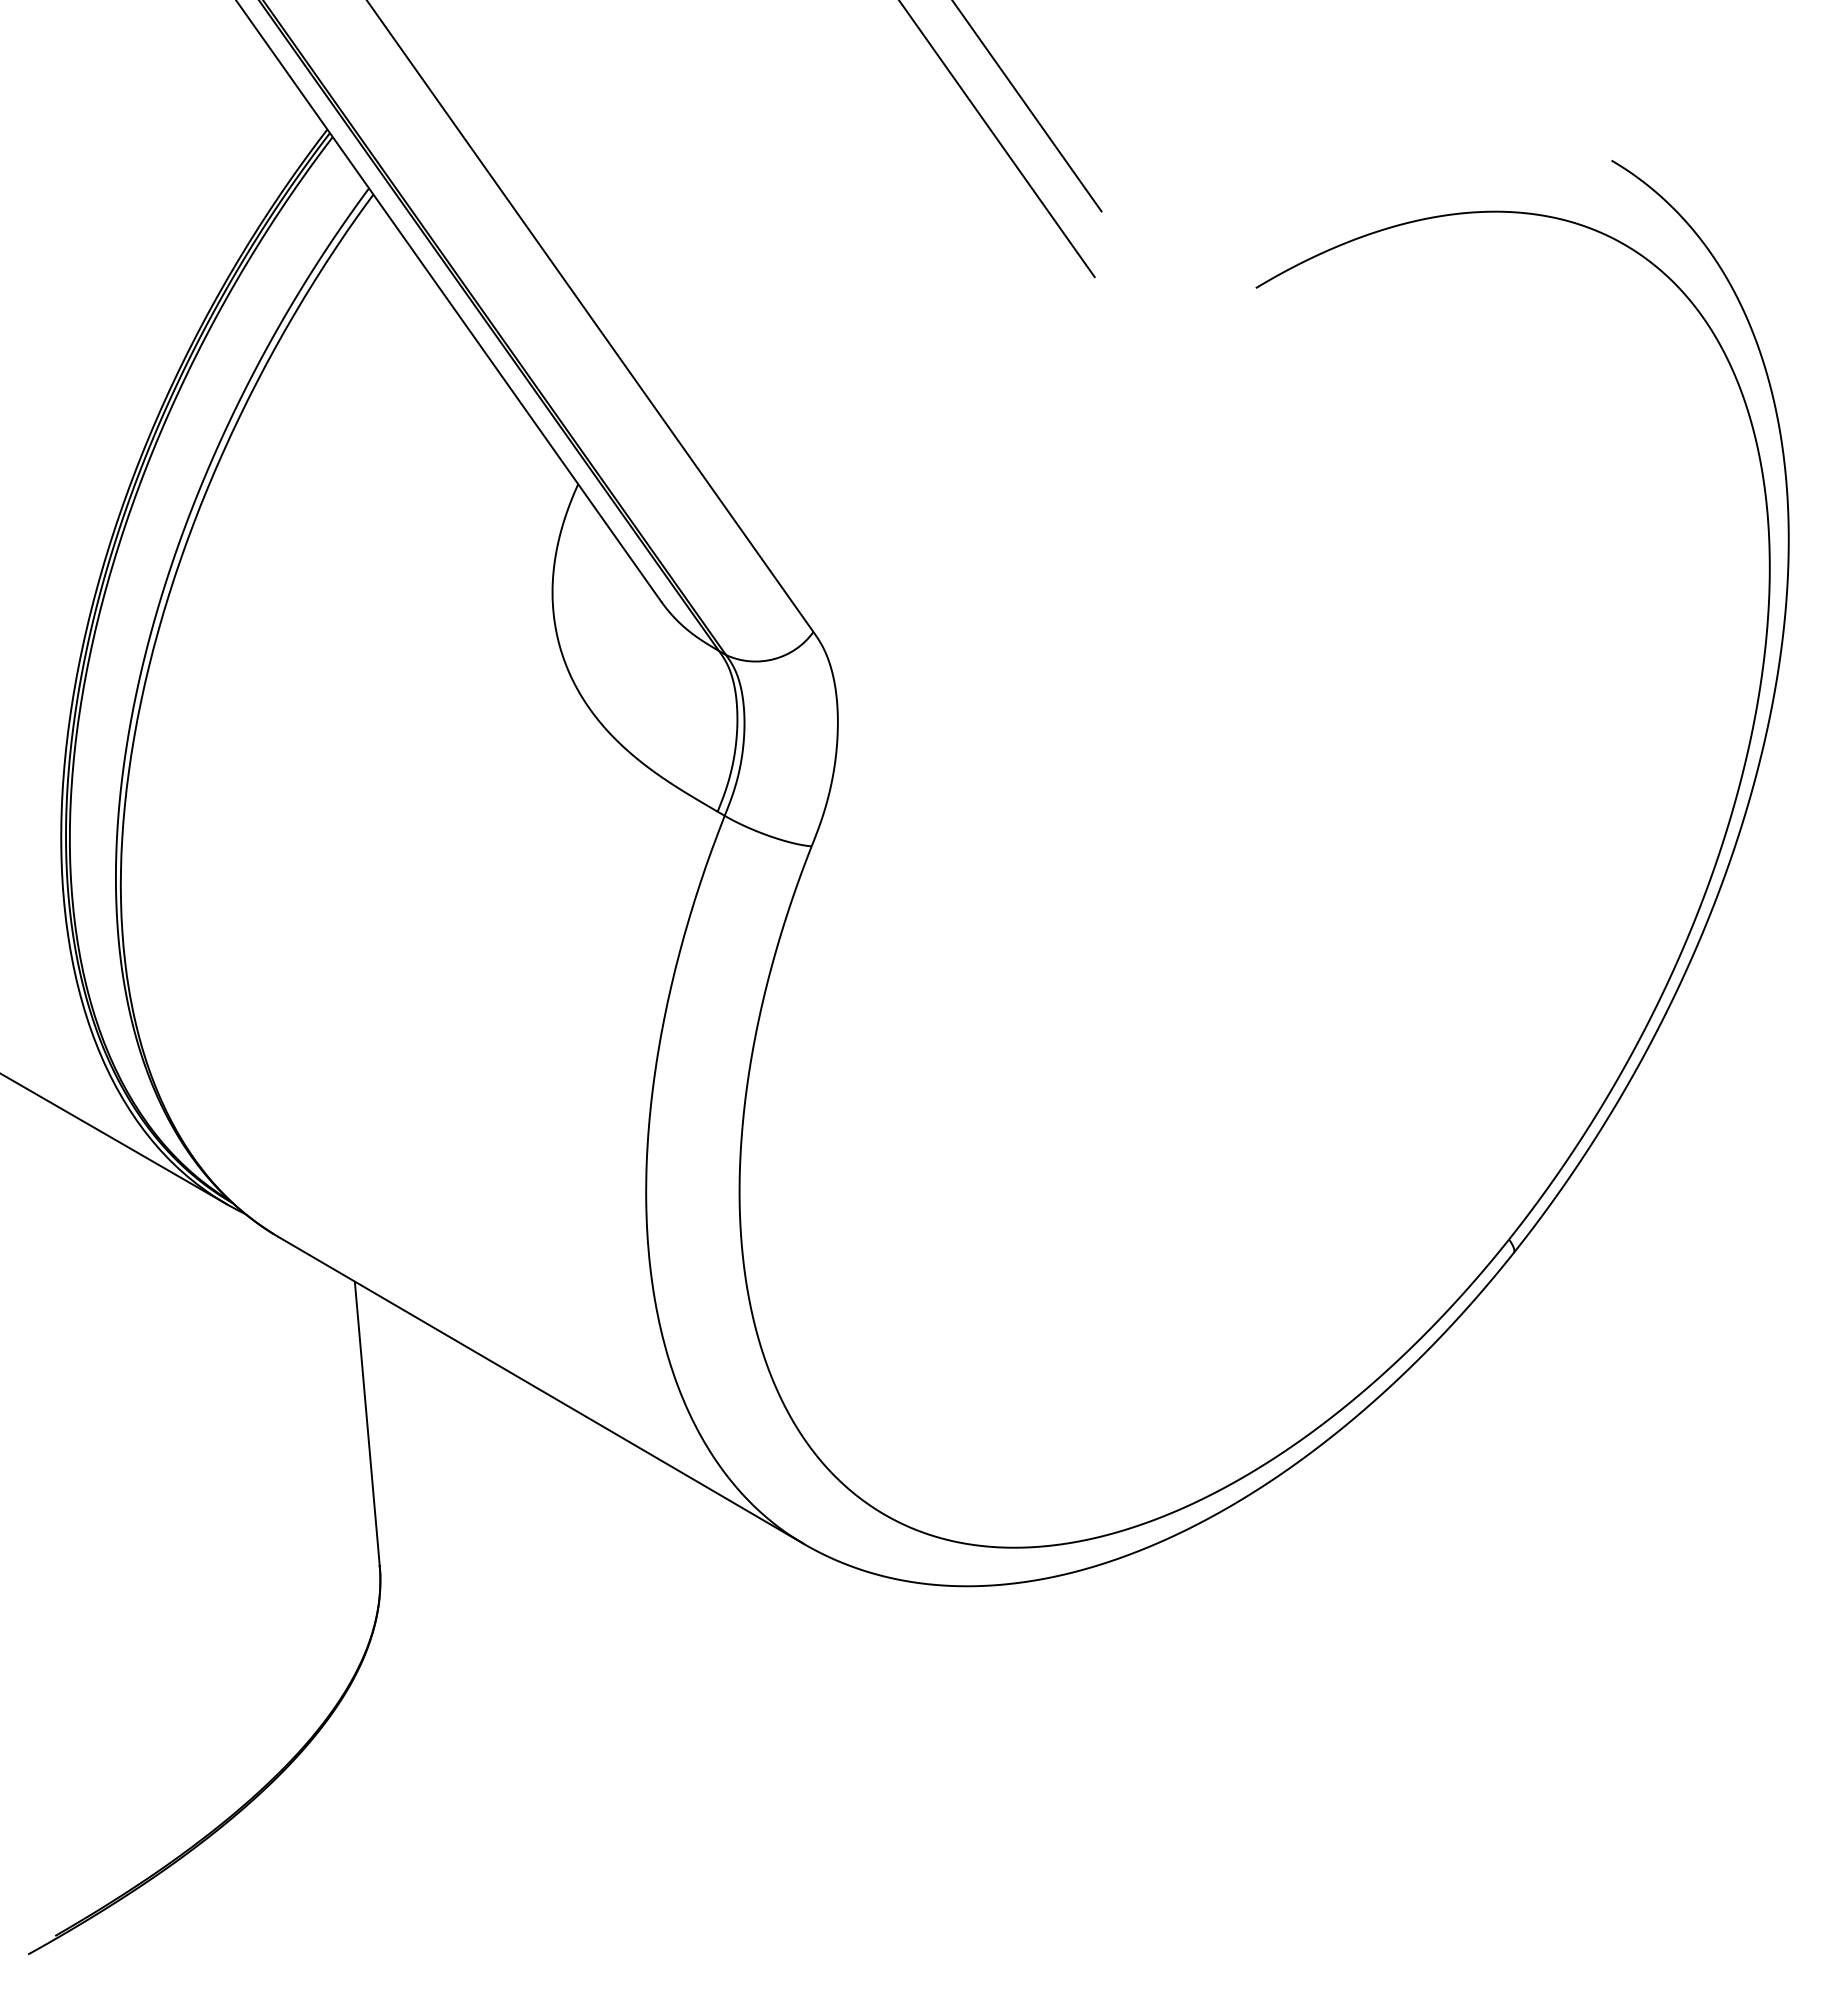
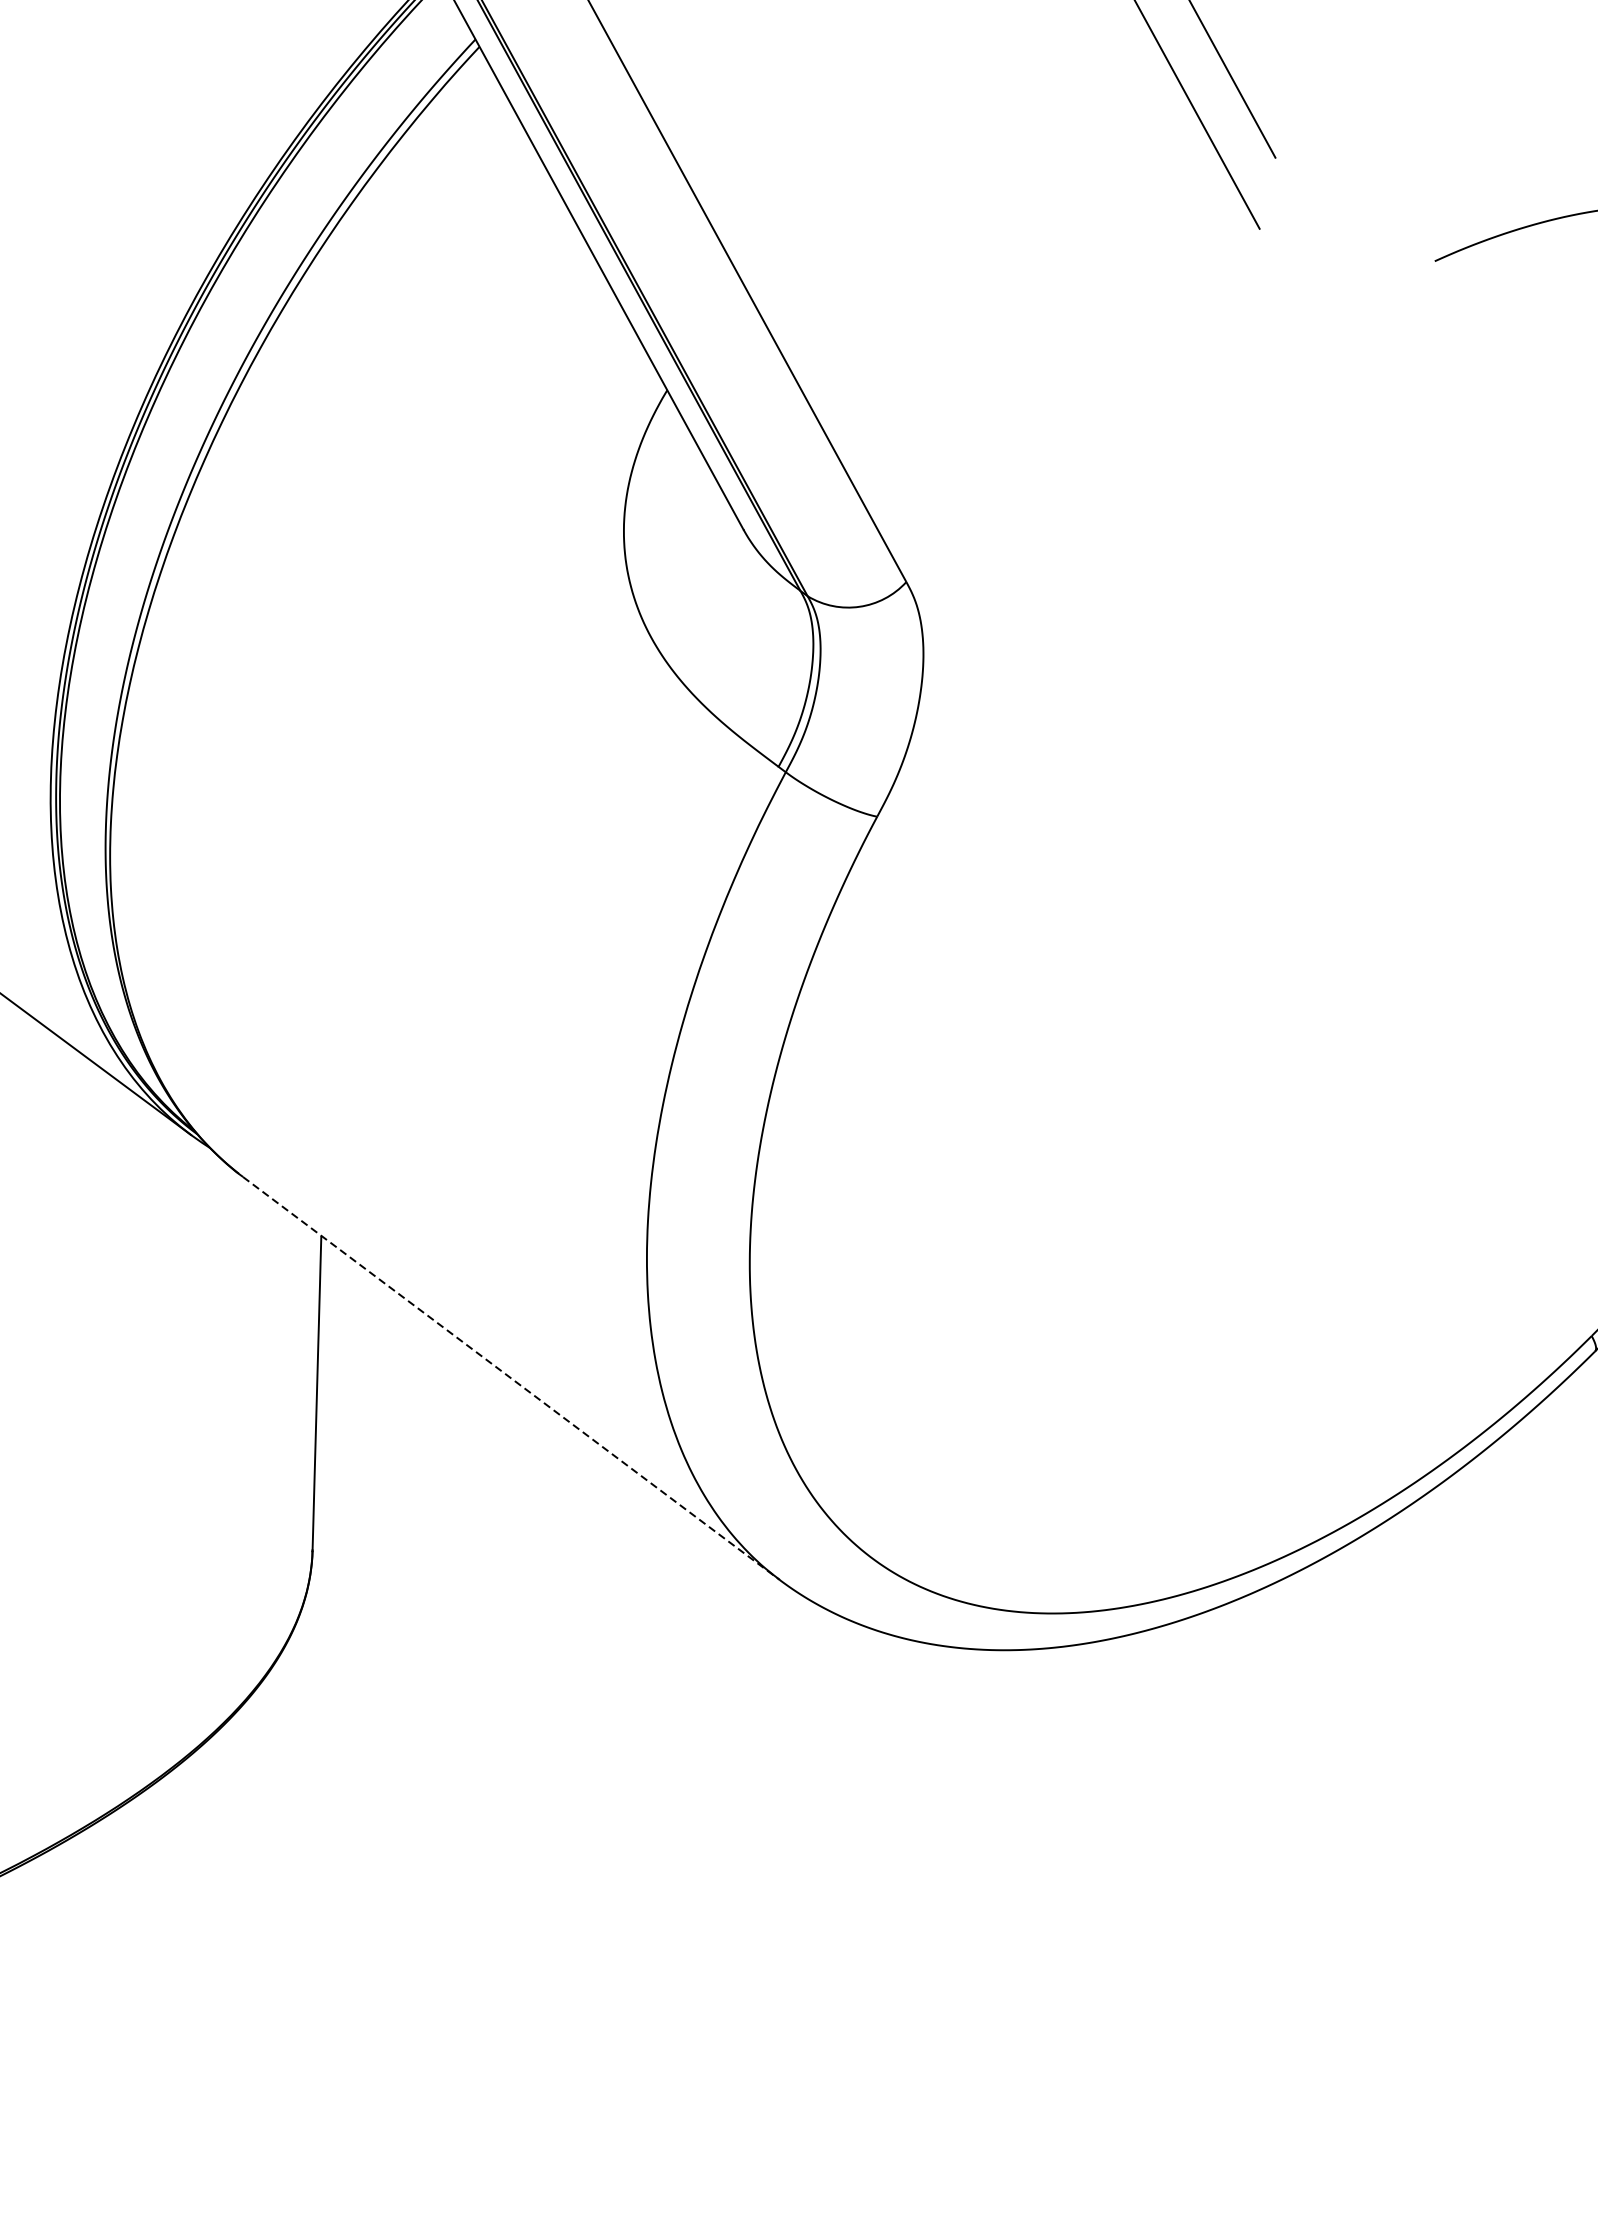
line: (541, 1390) -> (512, 1378), solid -> dashed

